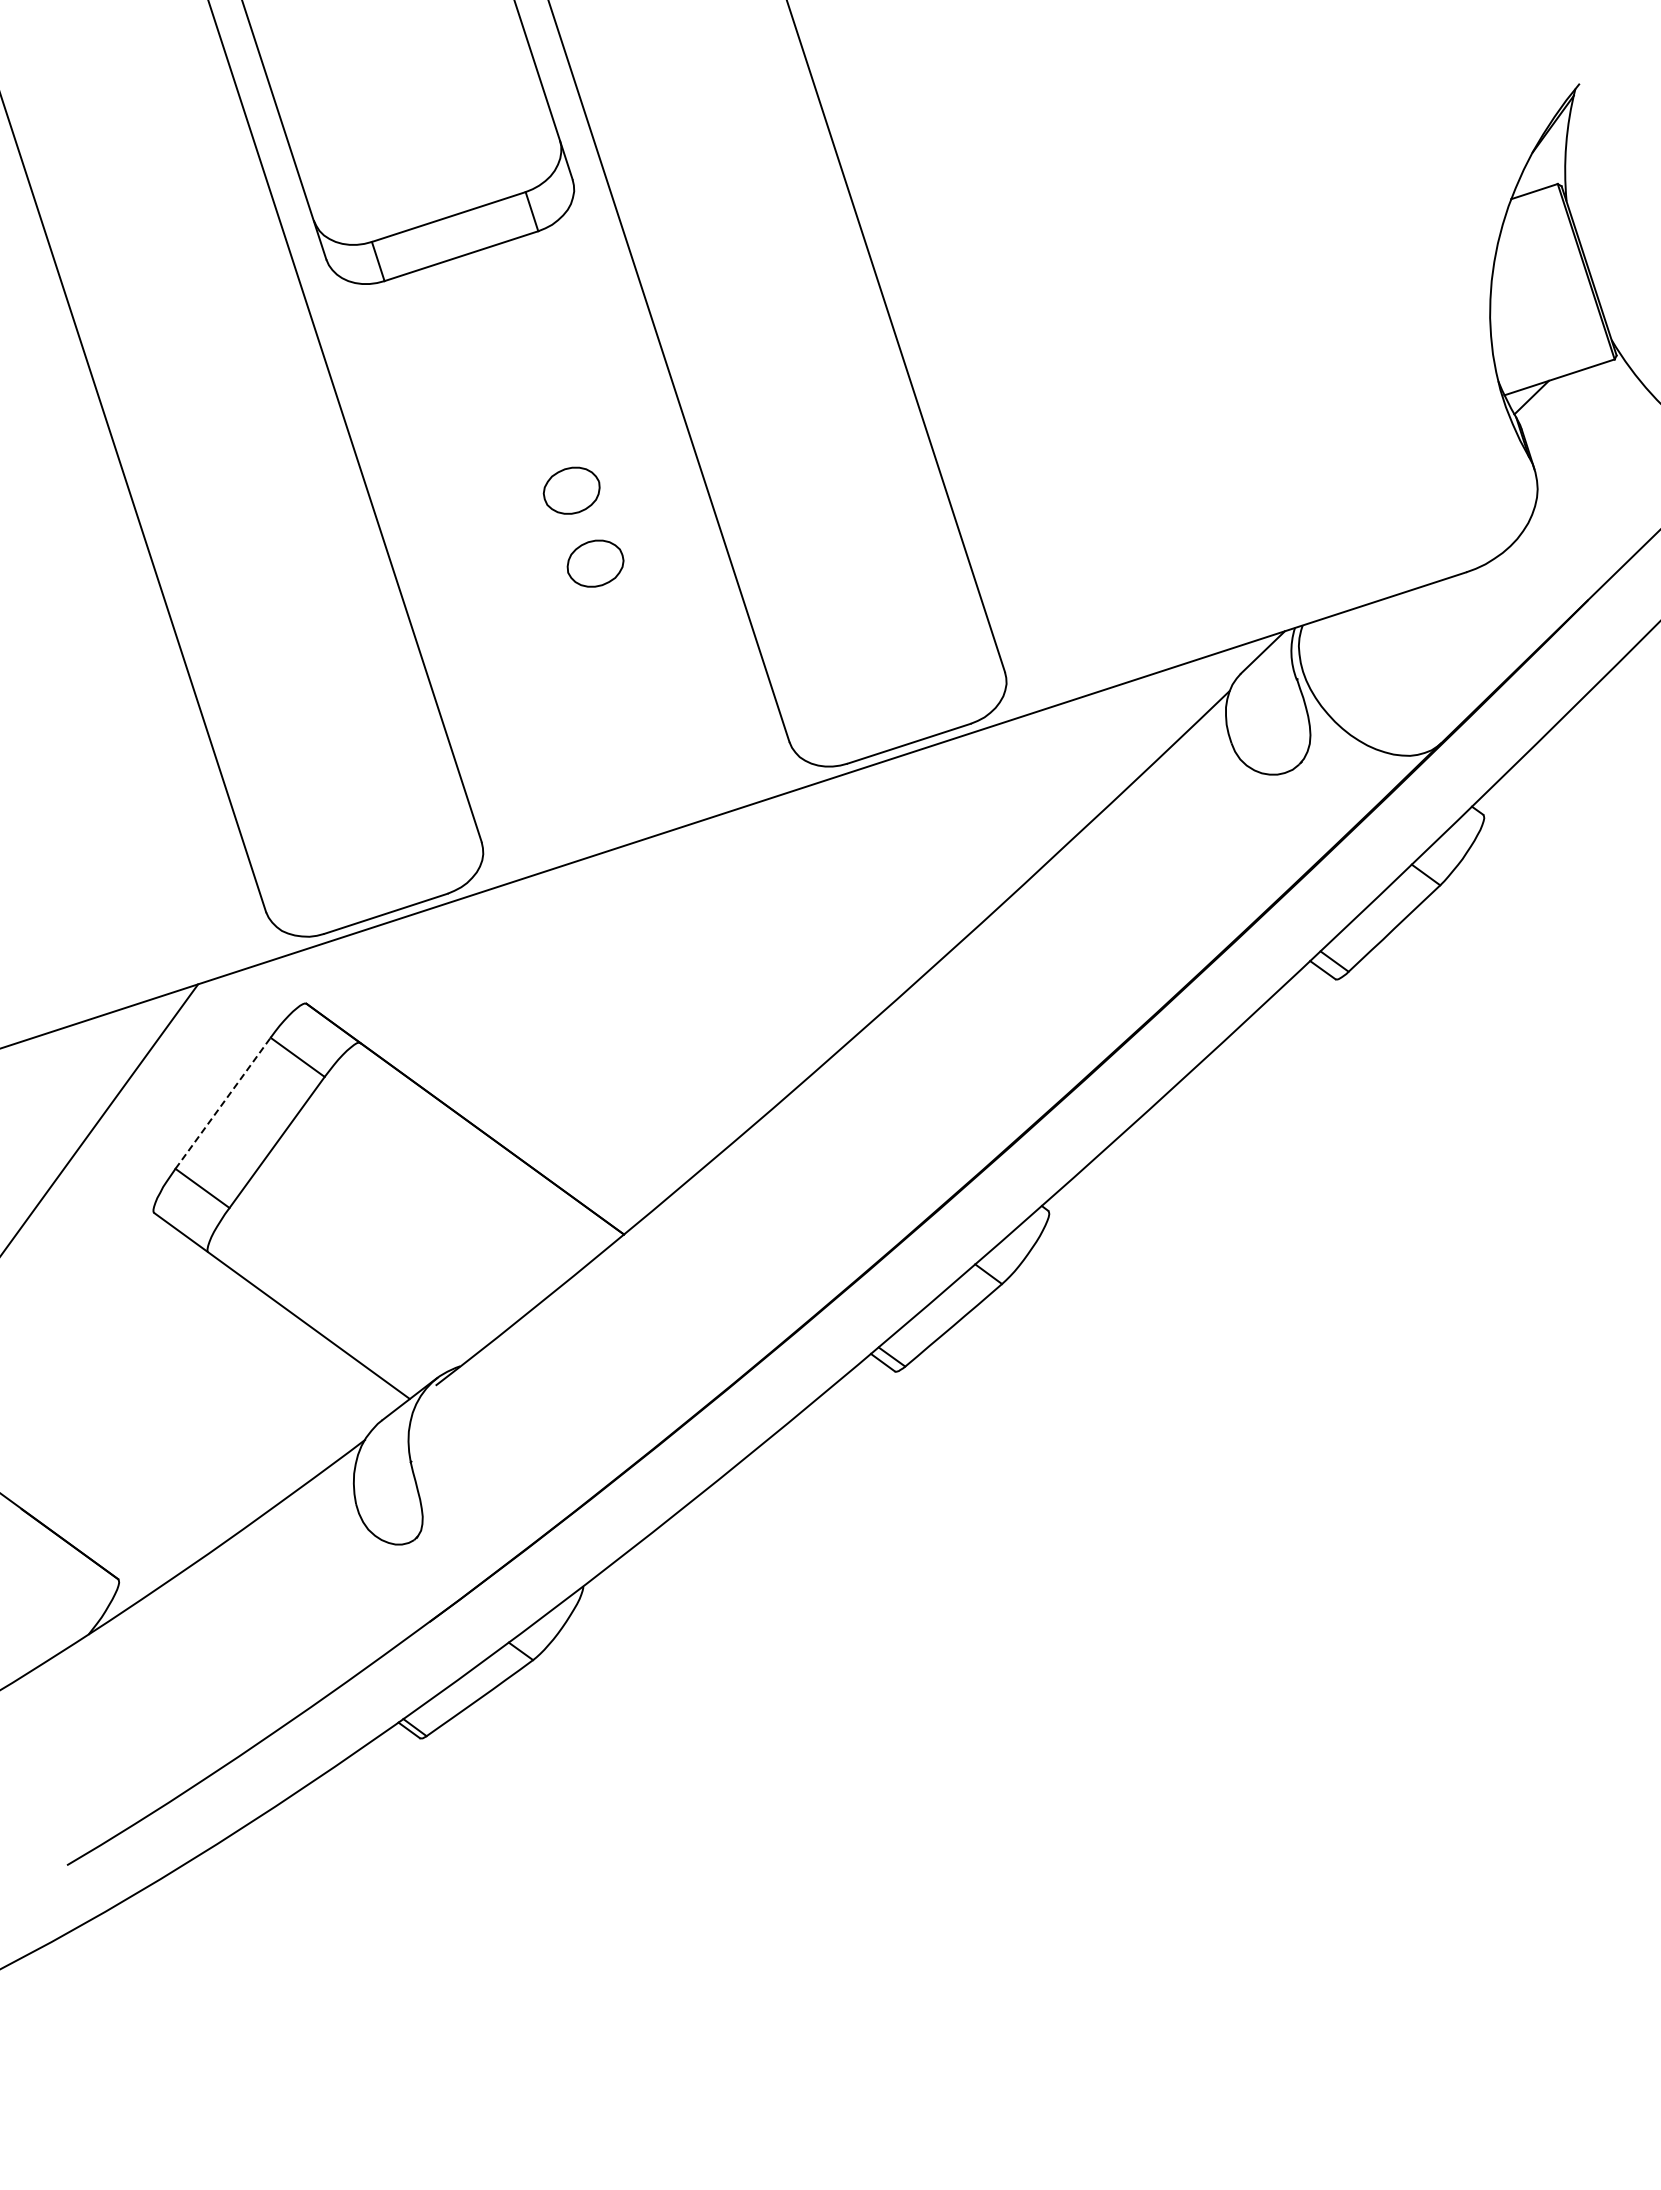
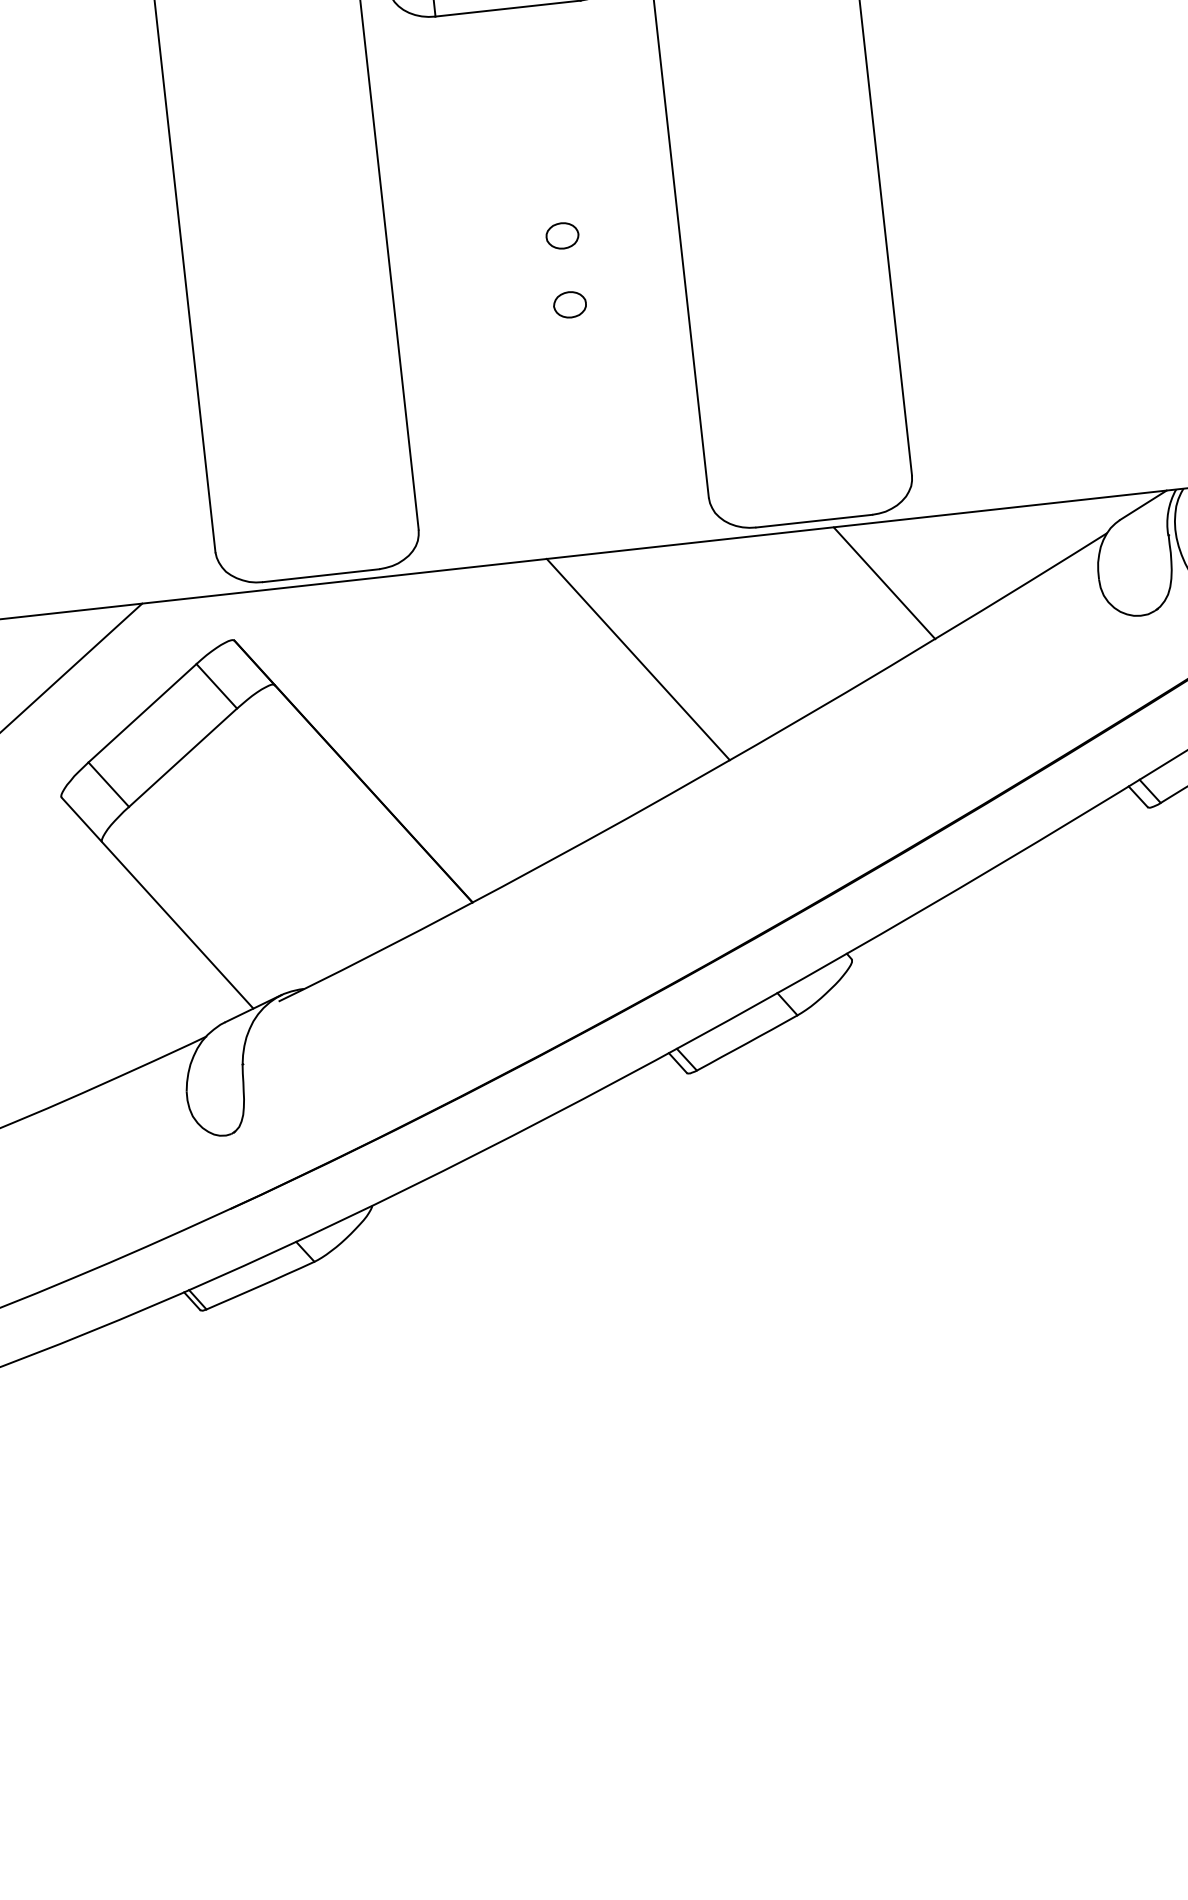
part: (571, 490) -> (562, 235), size x0.62
part: (595, 563) -> (570, 304), size x0.62
line: (999, 795) -> (884, 583), added
line: (749, 933) -> (638, 659), added
line: (223, 1103) -> (142, 713), dashed -> solid

